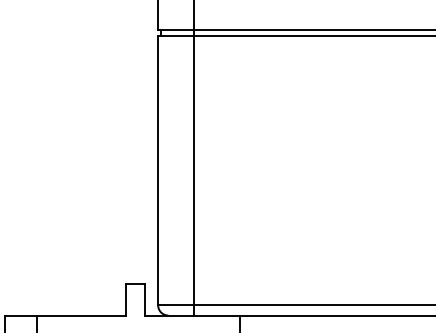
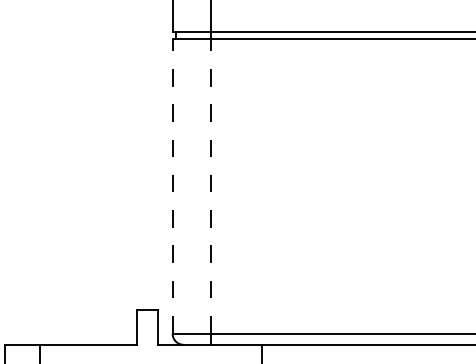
line: (158, 170) -> (172, 186), solid -> dashed
line: (193, 170) -> (211, 186), solid -> dashed

